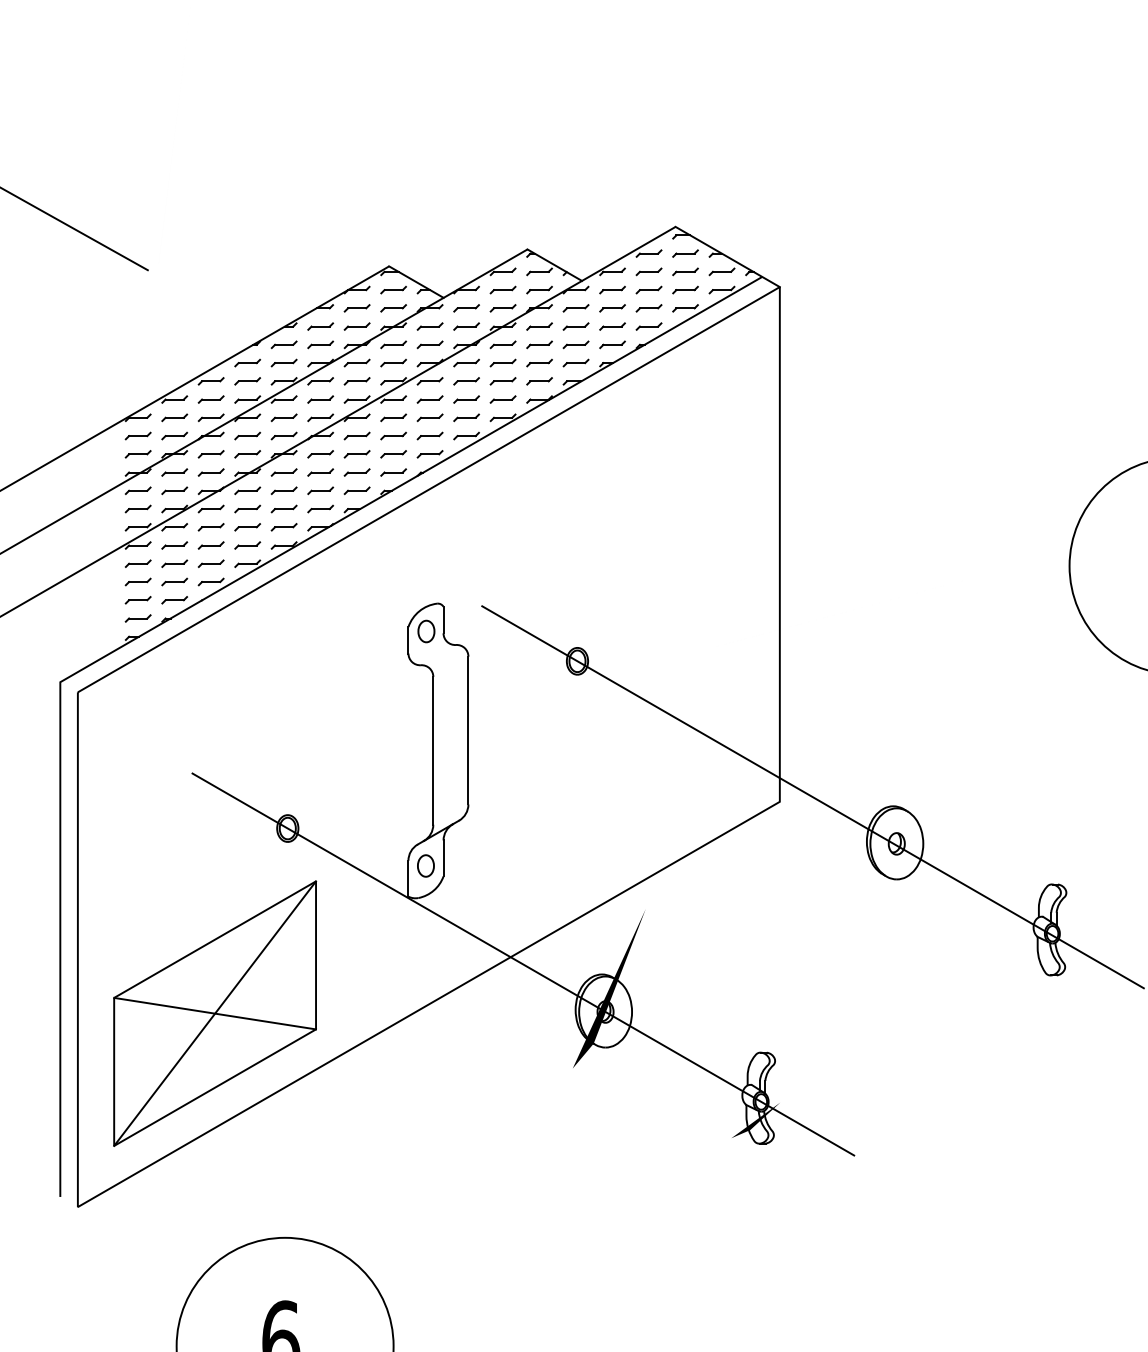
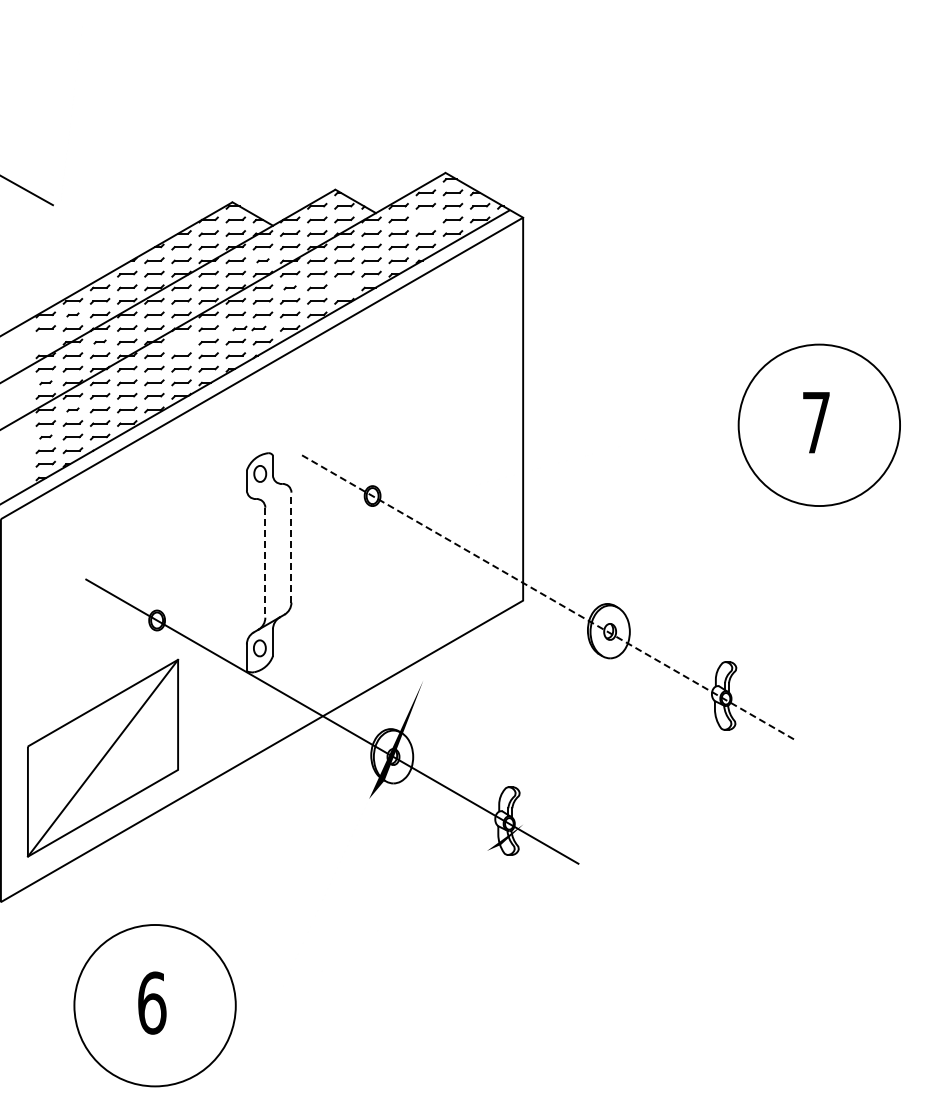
part: (648, 289) -> (425, 219), removed
part: (429, 344) -> (262, 260), size x0.6
part: (465, 380) -> (289, 287), size x0.6
part: (539, 380) -> (344, 287), removed
part: (174, 417) -> (72, 314), size x0.6
part: (411, 436) -> (249, 328), size x0.7
part: (137, 453) -> (45, 341), removed
part: (210, 453) -> (99, 341), size x0.6
part: (320, 453) -> (181, 341), removed
part: (137, 508) -> (45, 382), size x0.6
part: (174, 544) -> (72, 409), size x0.6
part: (137, 581) -> (45, 436), size x0.6
line: (468, 730) -> (291, 547), solid -> dashed
line: (433, 750) -> (265, 562), solid -> dashed
line: (812, 797) -> (547, 597), solid -> dashed
line: (214, 1012) -> (102, 757), removed

